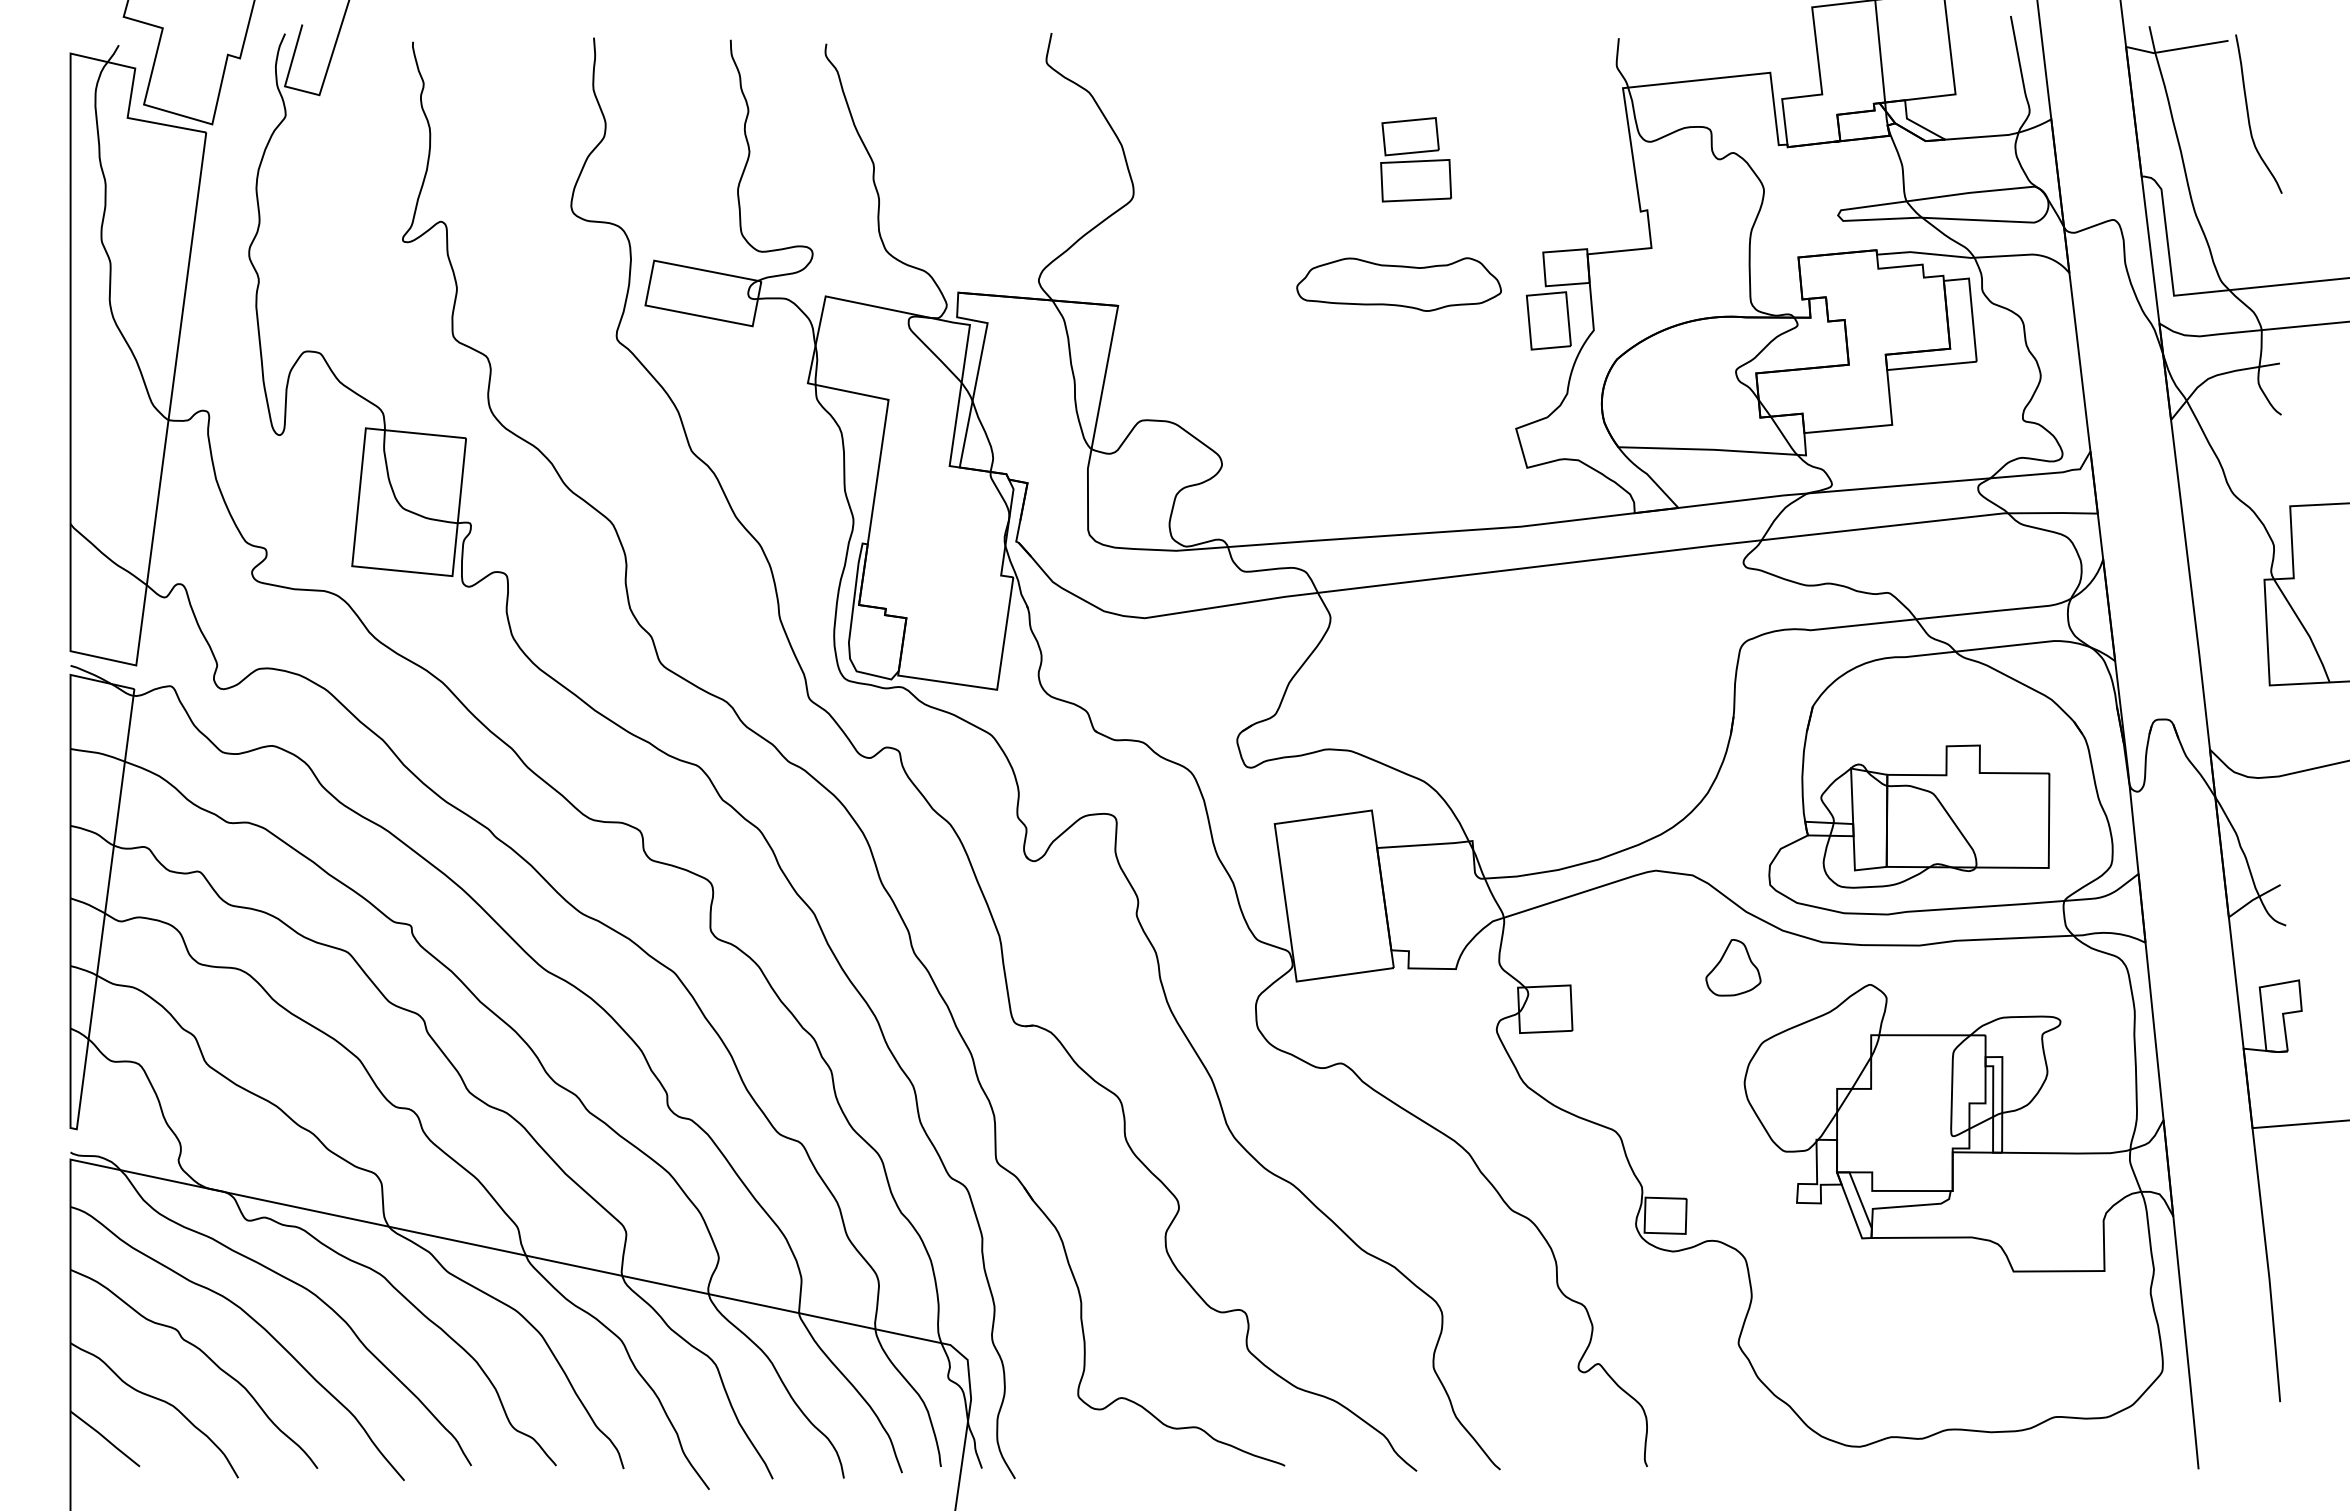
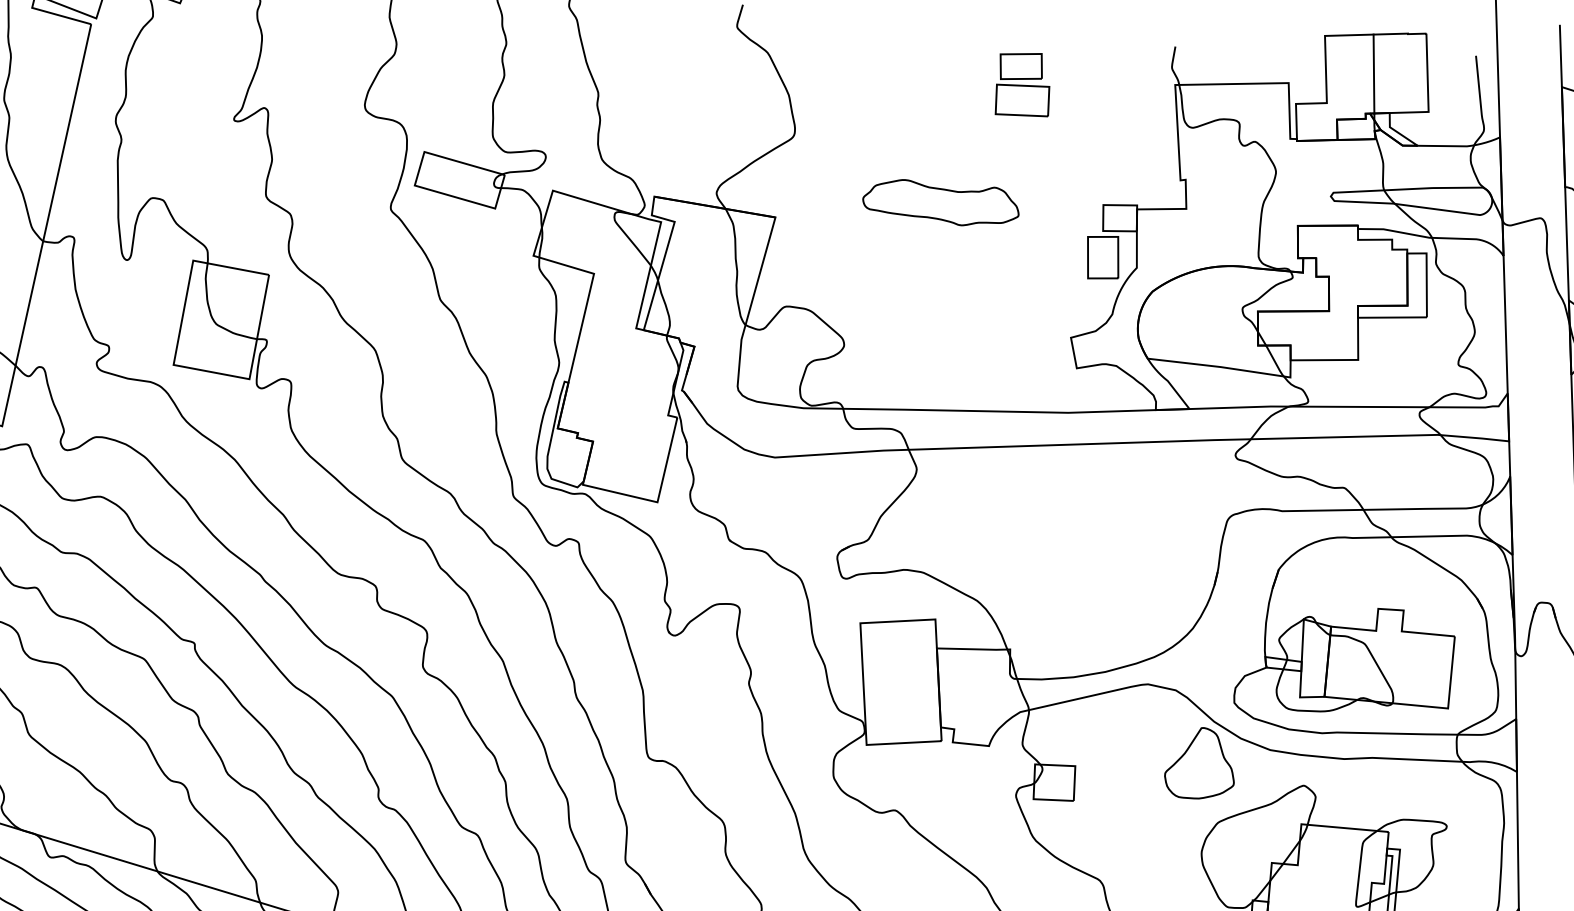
part: (1416, 159) -> (1024, 84), moved
part: (1398, 284) -> (940, 203), moved
part: (1733, 967) -> (1200, 763), size x1.67

